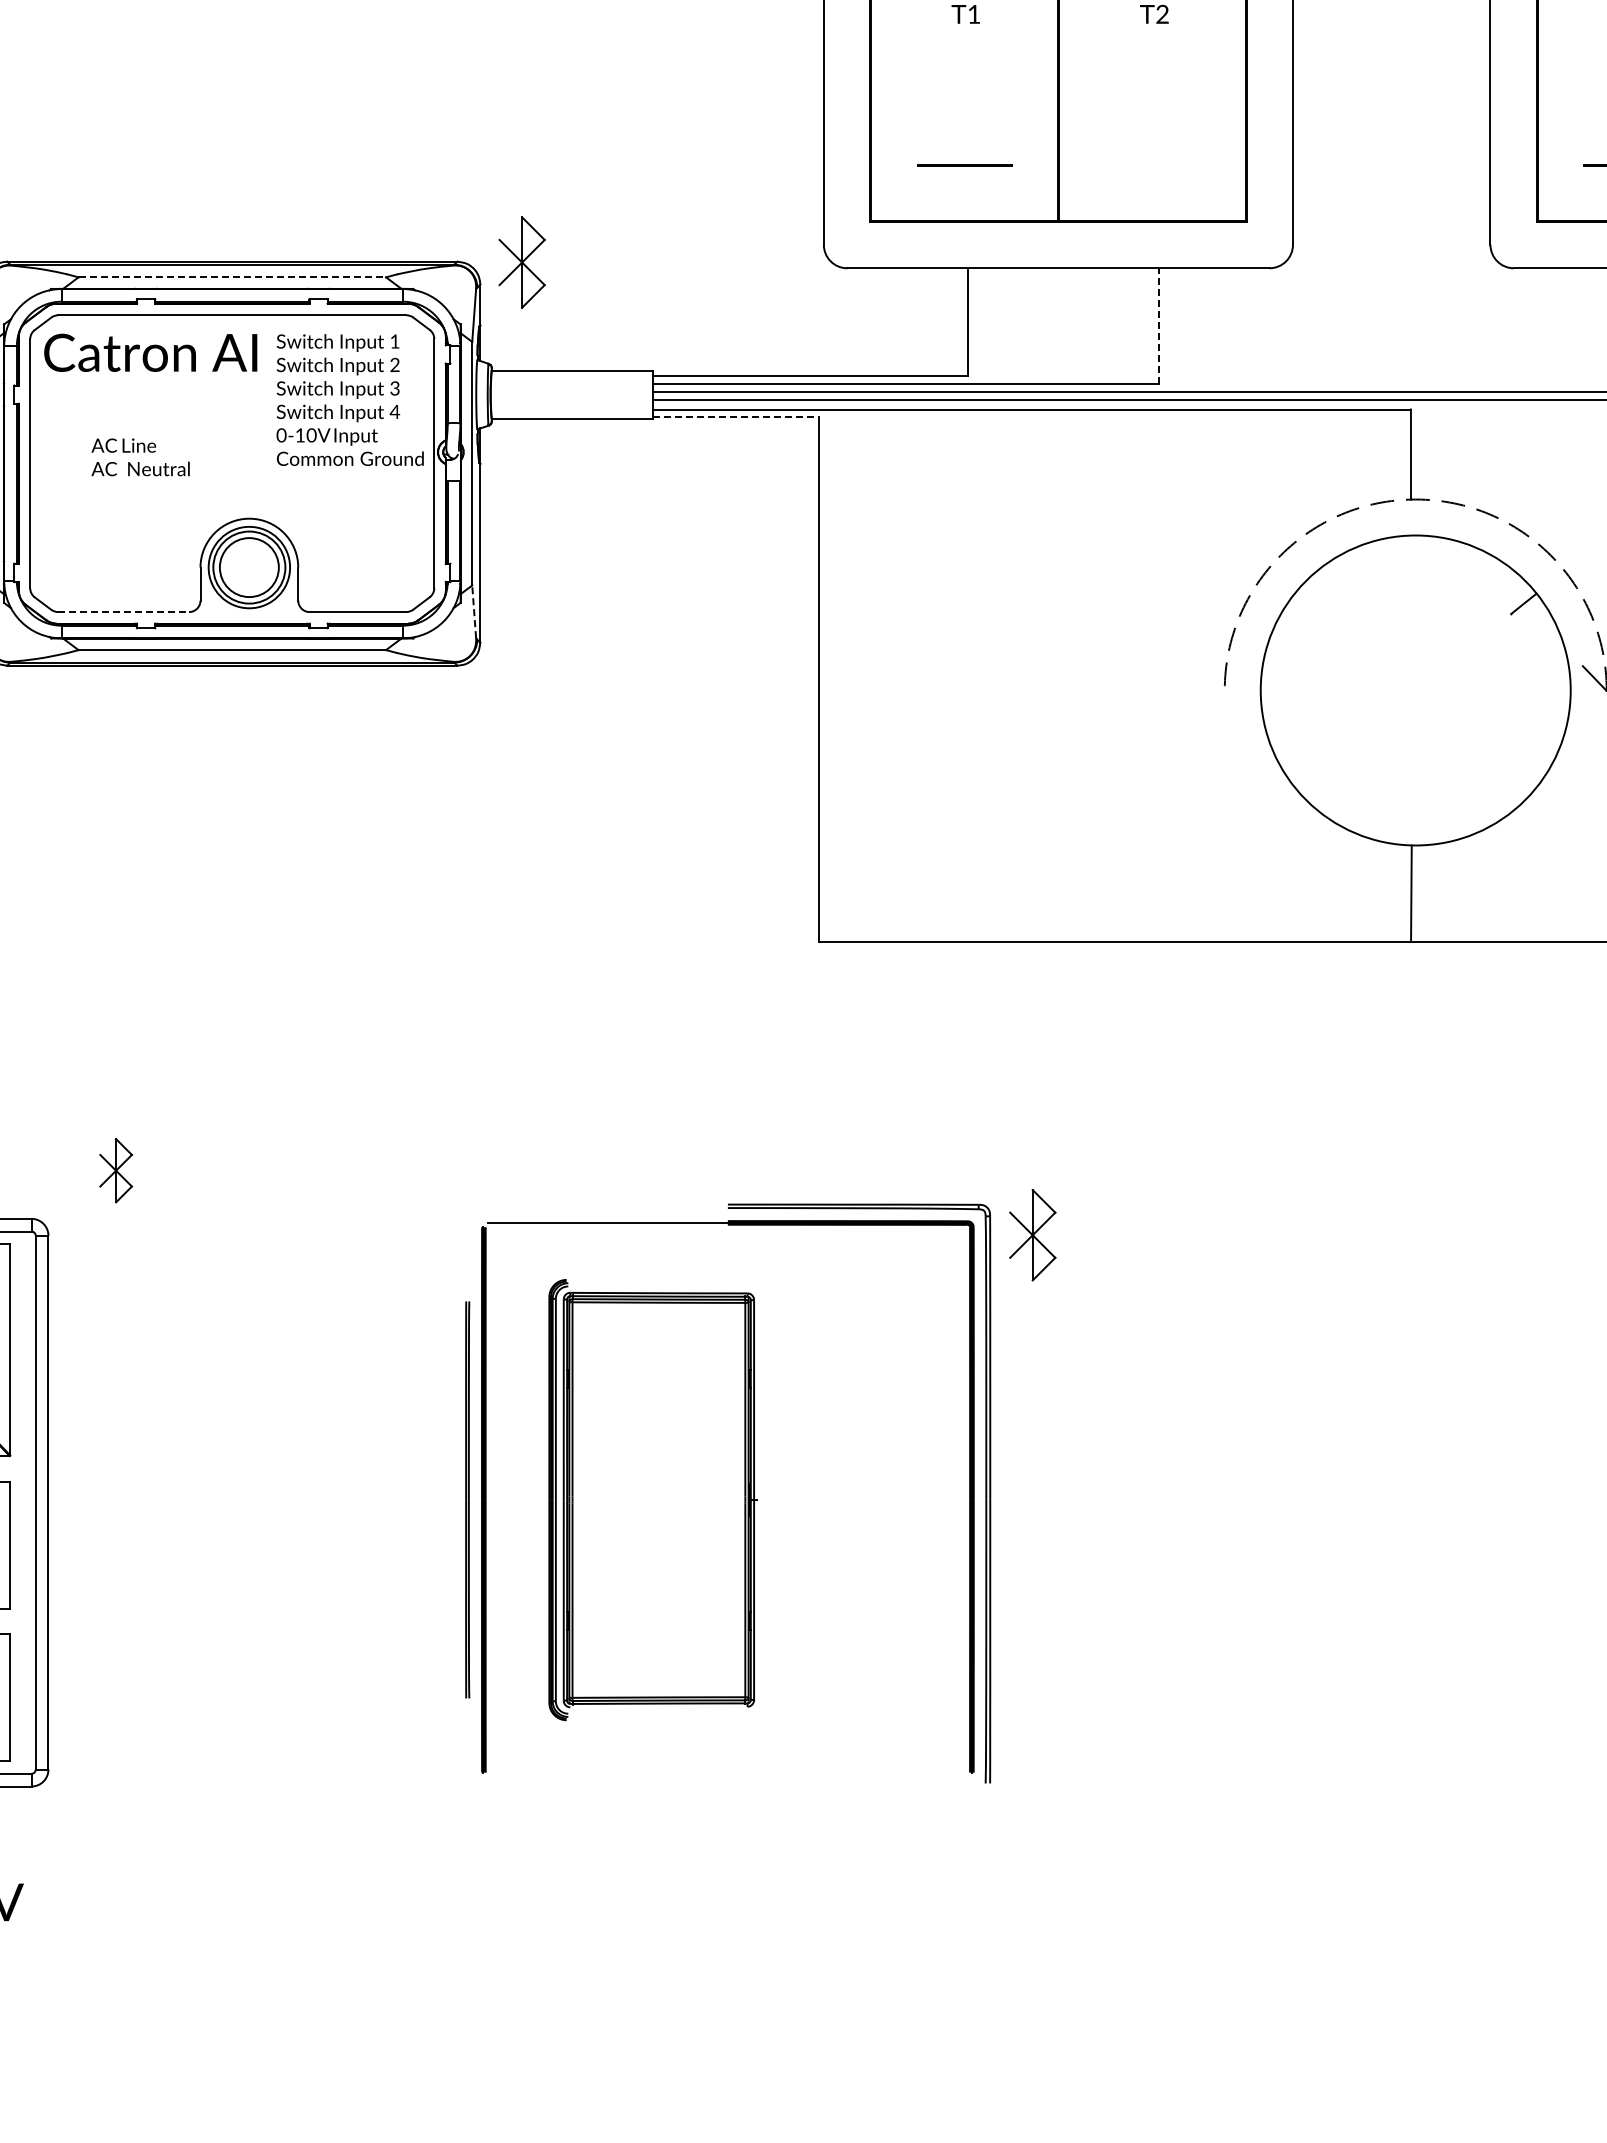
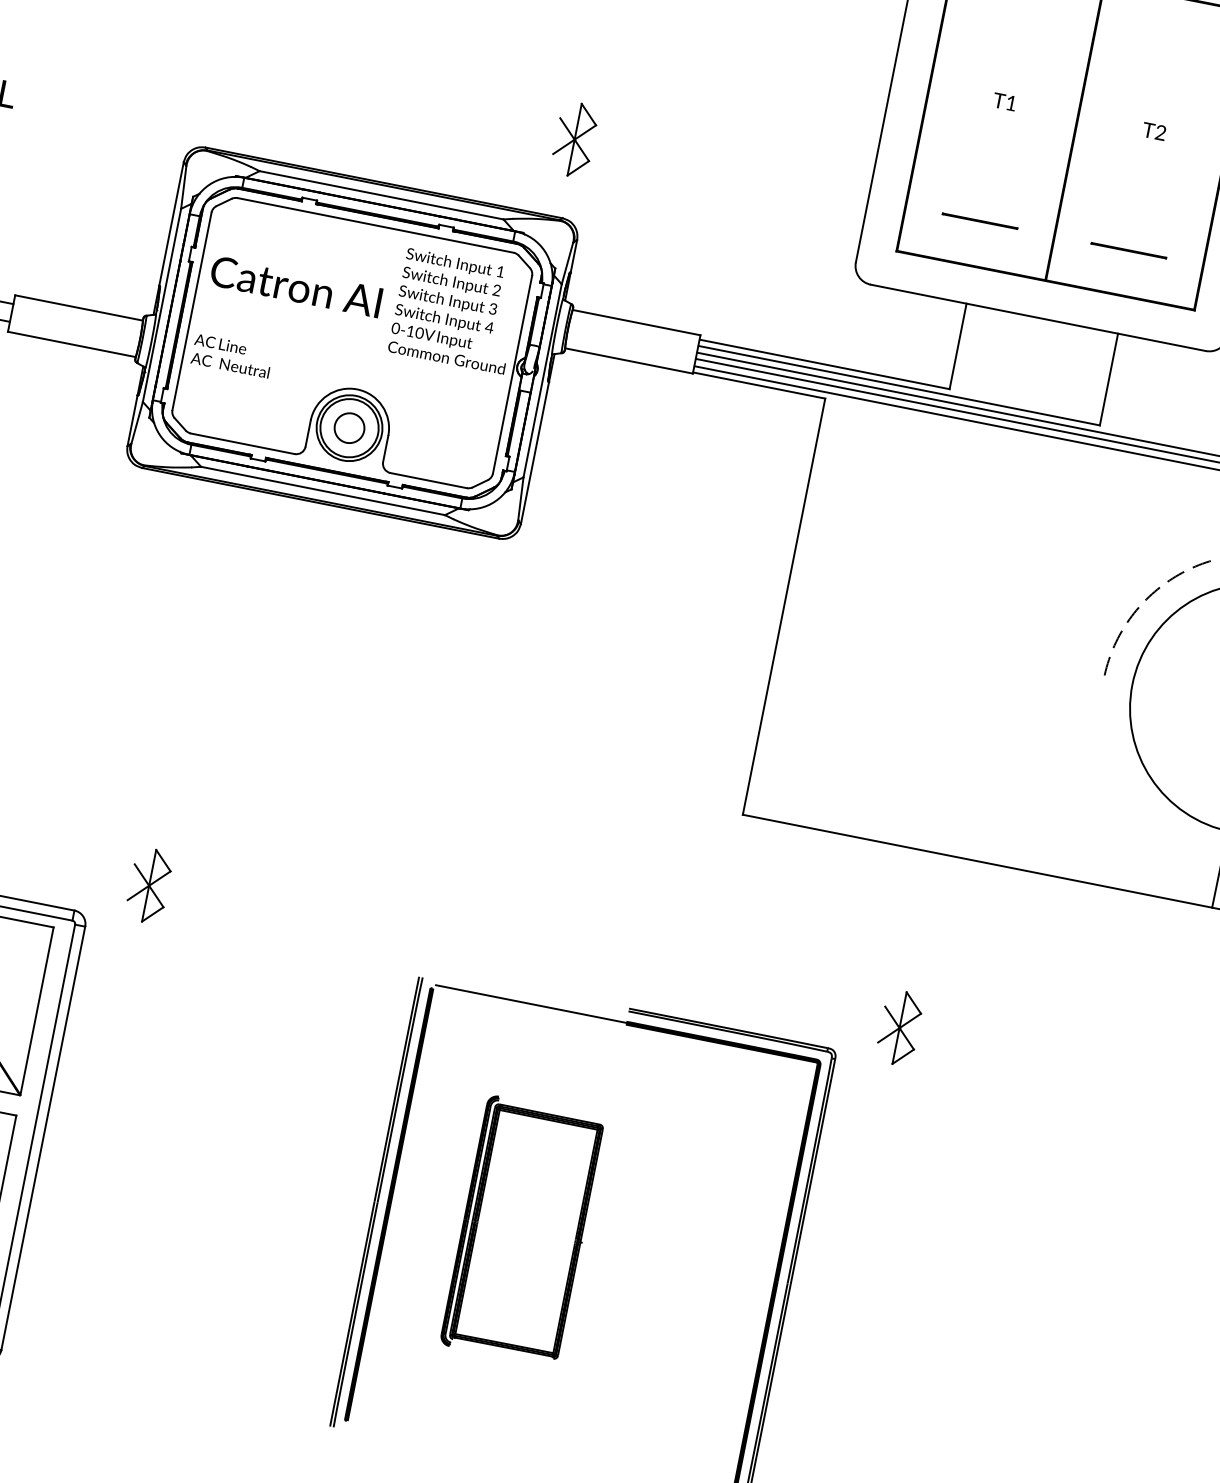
line: (1151, 165) -> (1128, 250), added
part: (521, 262) -> (574, 139), moved
line: (232, 277) -> (381, 195), dashed -> solid
line: (1158, 326) -> (1108, 379), dashed -> solid
text: (150, 352) -> (296, 286), moved
line: (736, 417) -> (759, 385), dashed -> solid
text: (140, 457) -> (232, 356), moved
circle: (248, 567) -> (348, 427), size x0.62
line: (474, 611) -> (521, 498), dashed -> solid
line: (124, 612) -> (243, 444), dashed -> solid
part: (115, 1170) -> (148, 885), size x1.43
part: (1032, 1235) -> (899, 1028), moved
part: (467, 1499) -> (376, 1201), size x1.43
part: (652, 1499) -> (522, 1230), size x0.71

